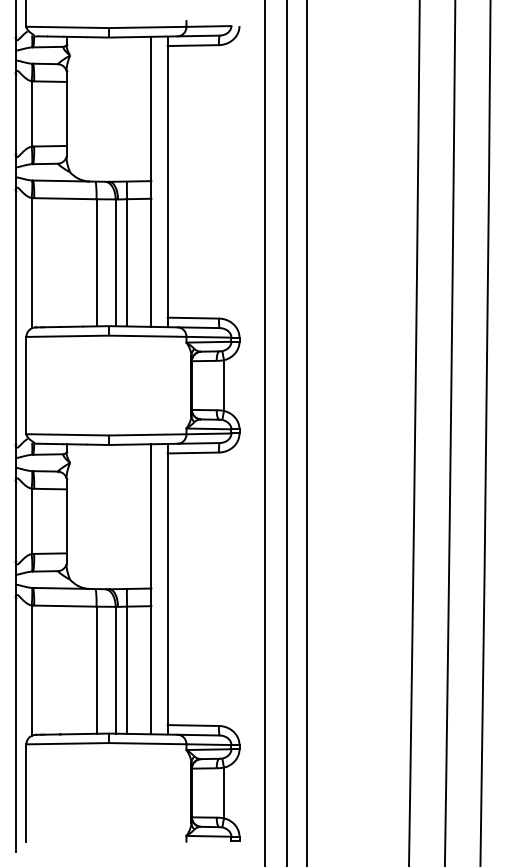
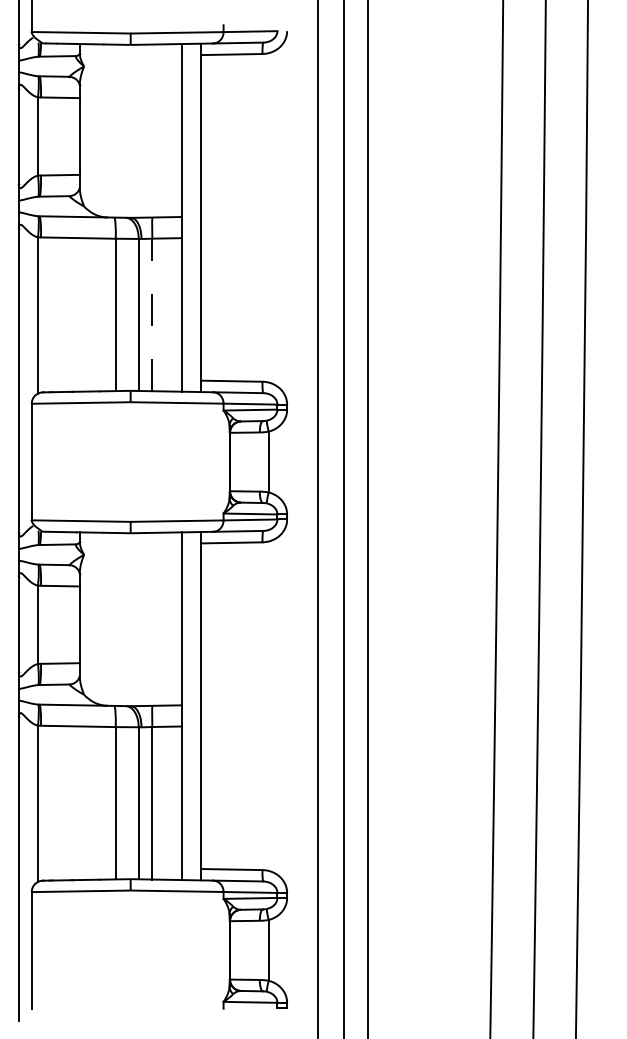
line: (127, 262) -> (152, 314), solid -> dashed

